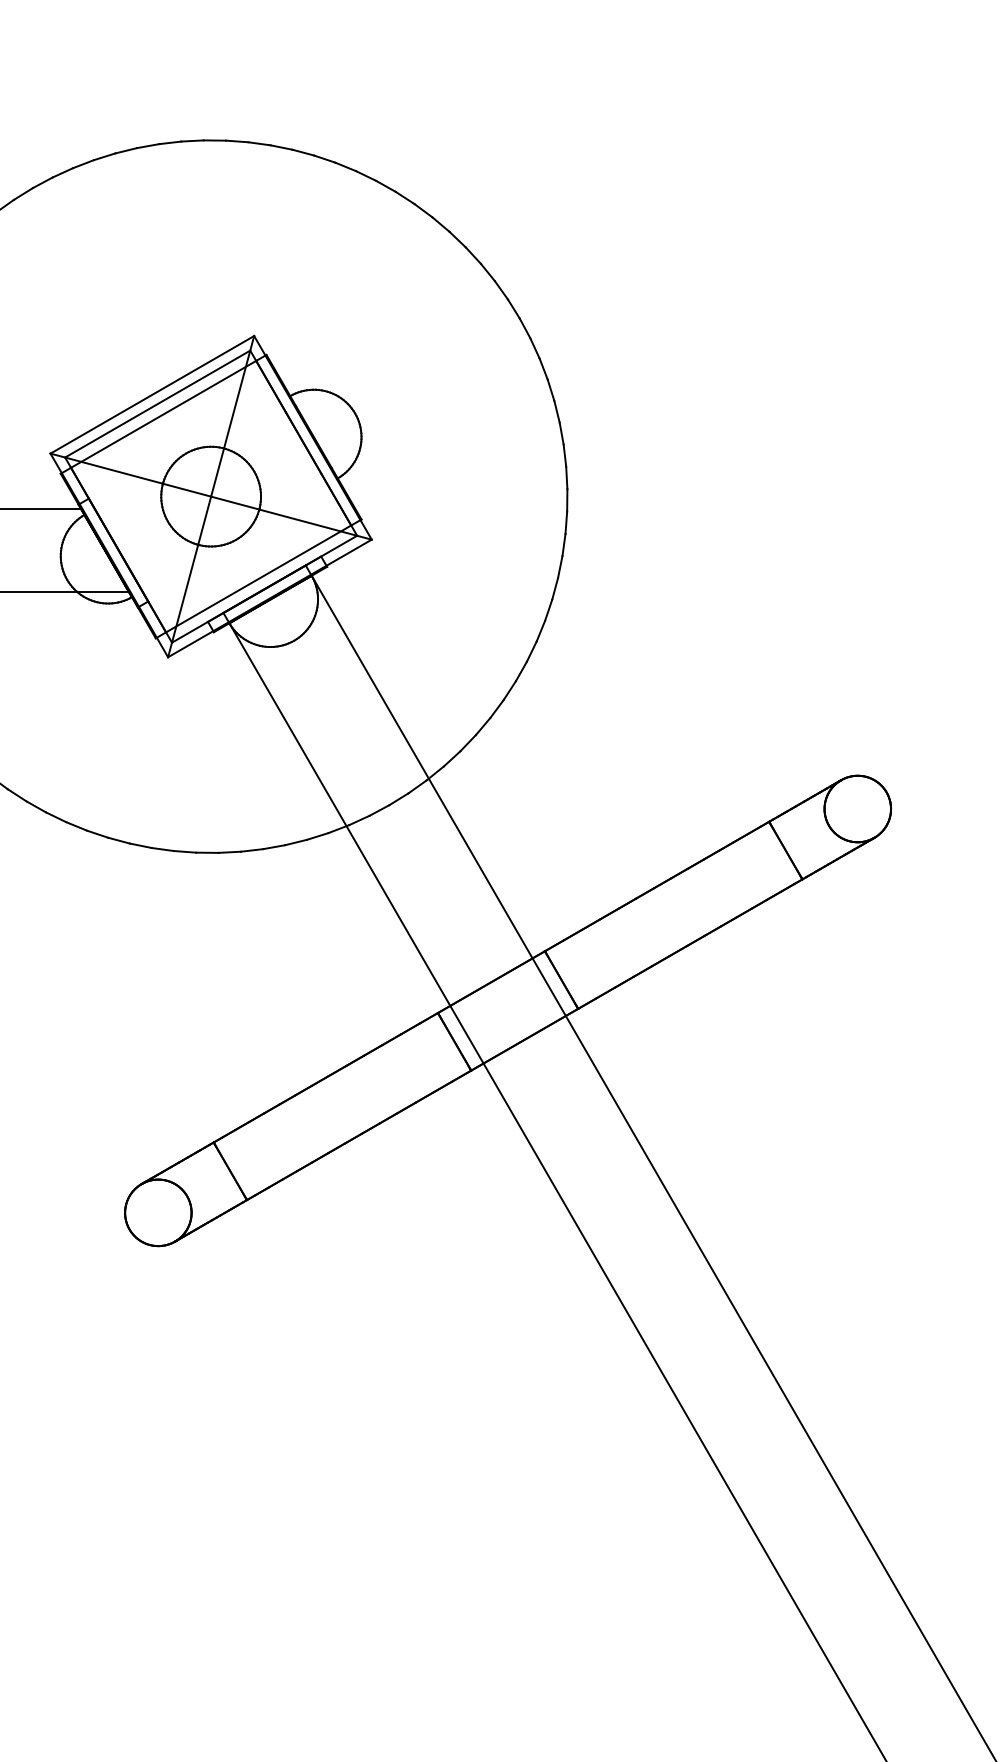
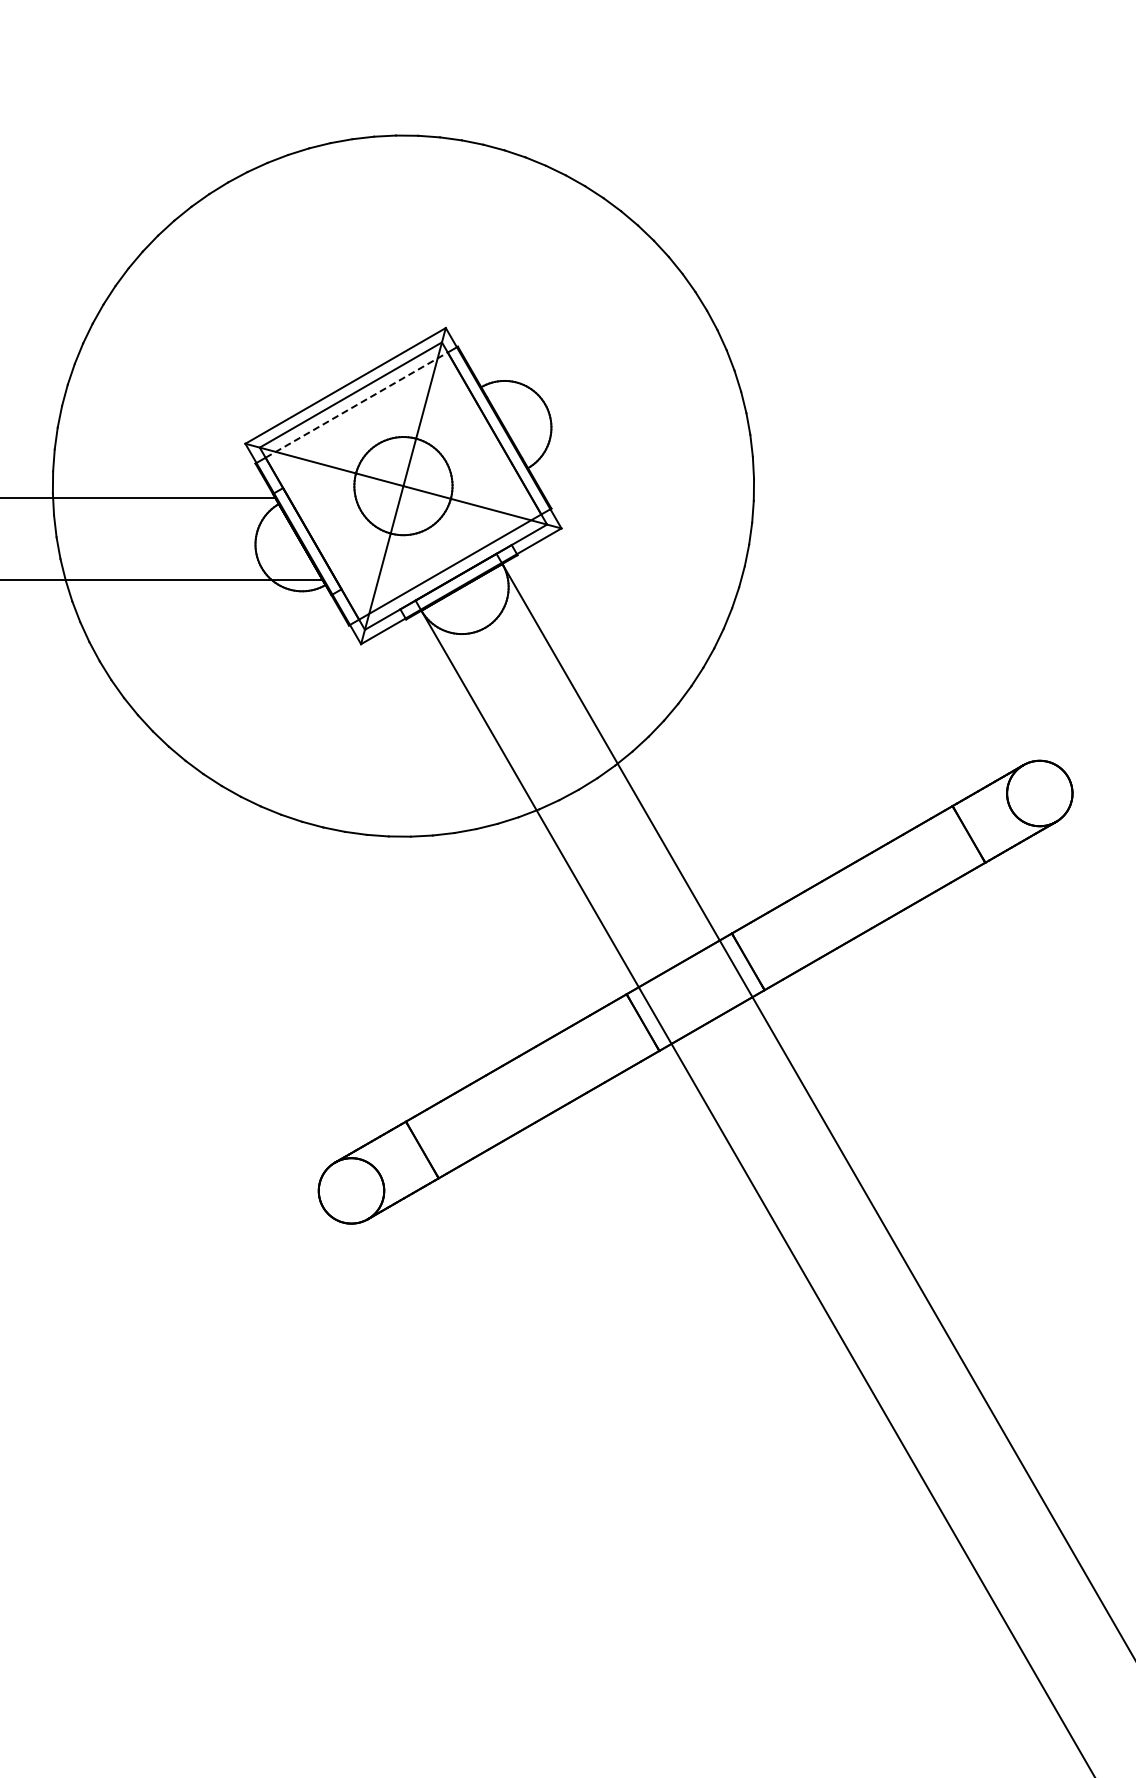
line: (164, 413) -> (357, 404), solid -> dashed

